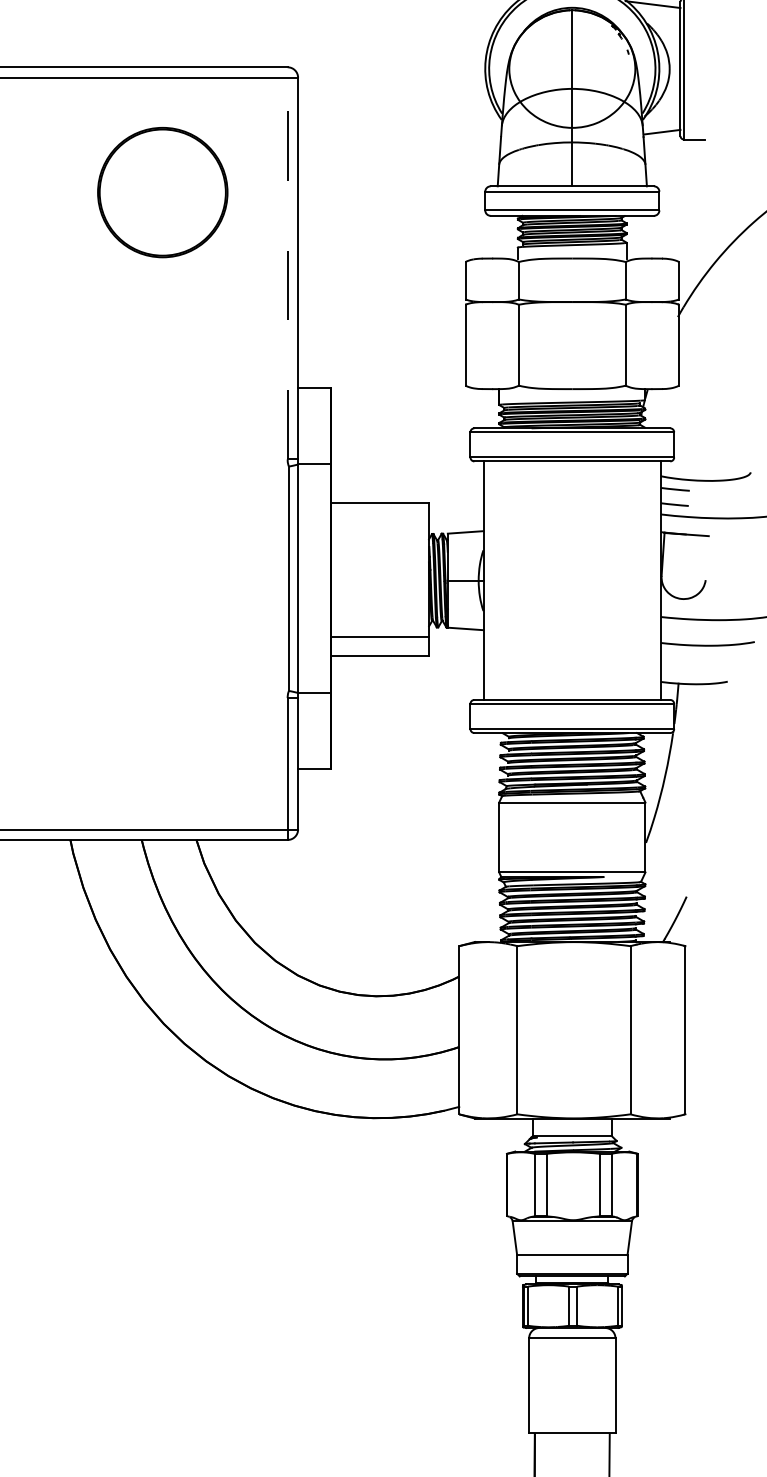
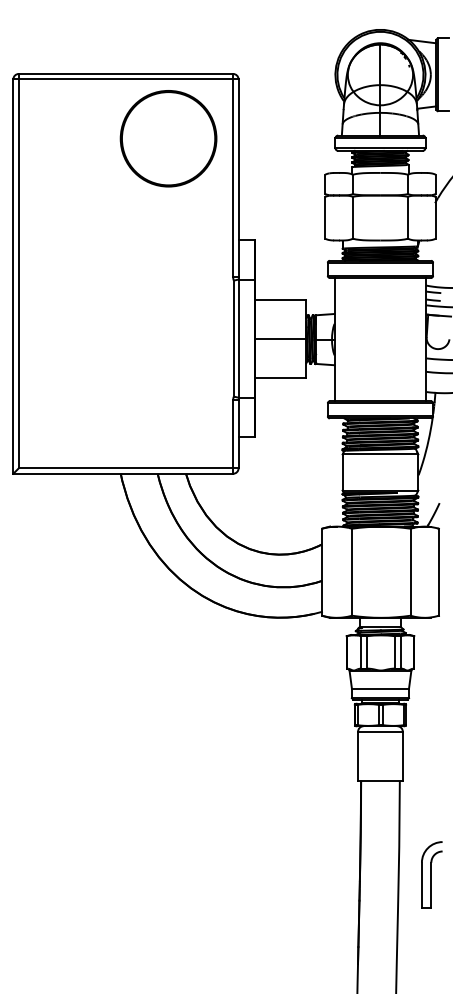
part: (162, 191) -> (168, 138), size x1.43
line: (288, 261) -> (233, 174), dashed -> solid
line: (379, 636) -> (280, 338), moved

